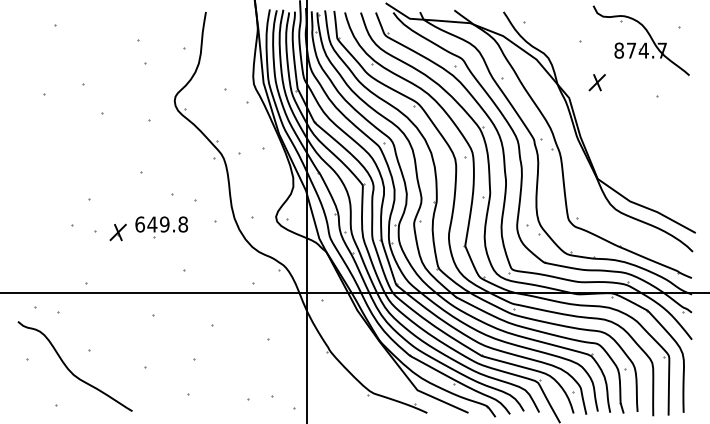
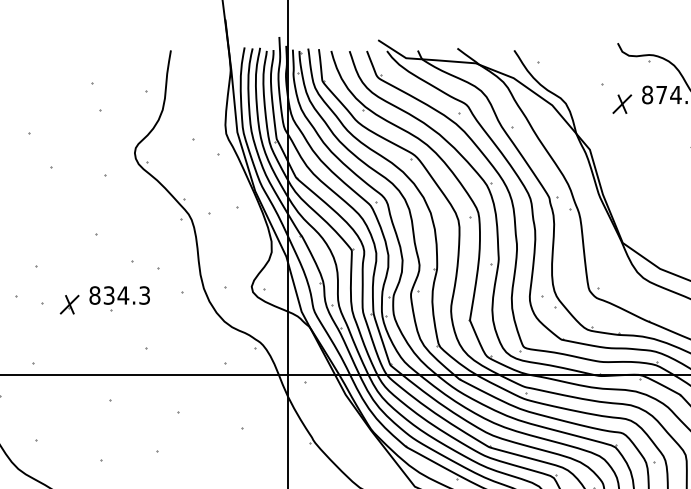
part: (596, 82) -> (621, 104), moved
text: (161, 224) -> (119, 295), 649.8 -> 834.3

